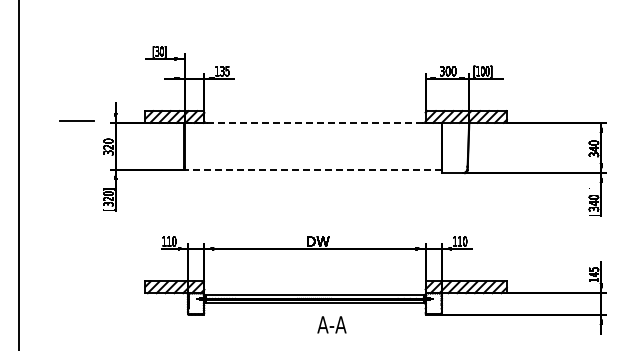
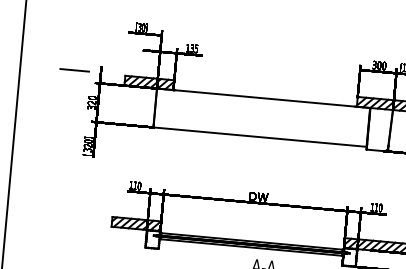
line: (76, 120) -> (74, 69), moved
line: (313, 122) -> (263, 97), dashed -> solid
line: (312, 169) -> (259, 136), dashed -> solid

